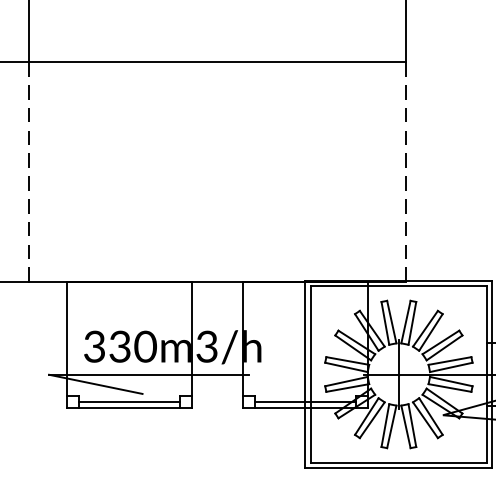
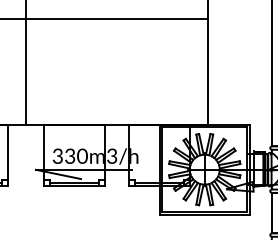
line: (29, 173) -> (26, 72), dashed -> solid
line: (406, 173) -> (208, 72), dashed -> solid

